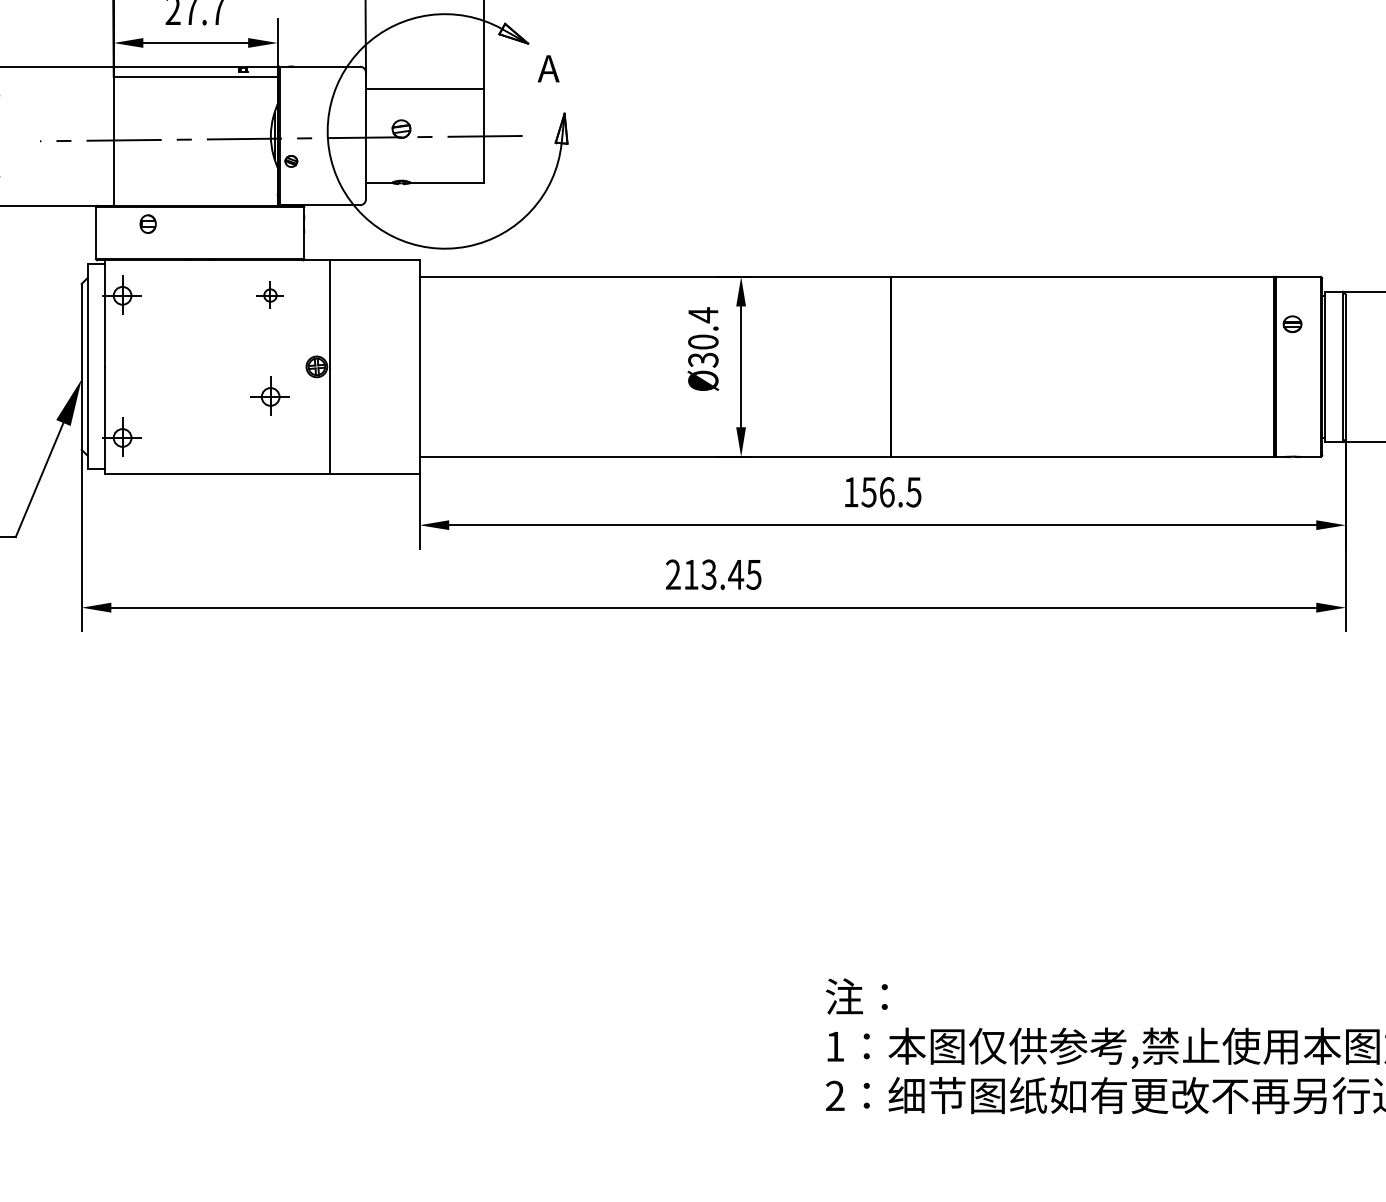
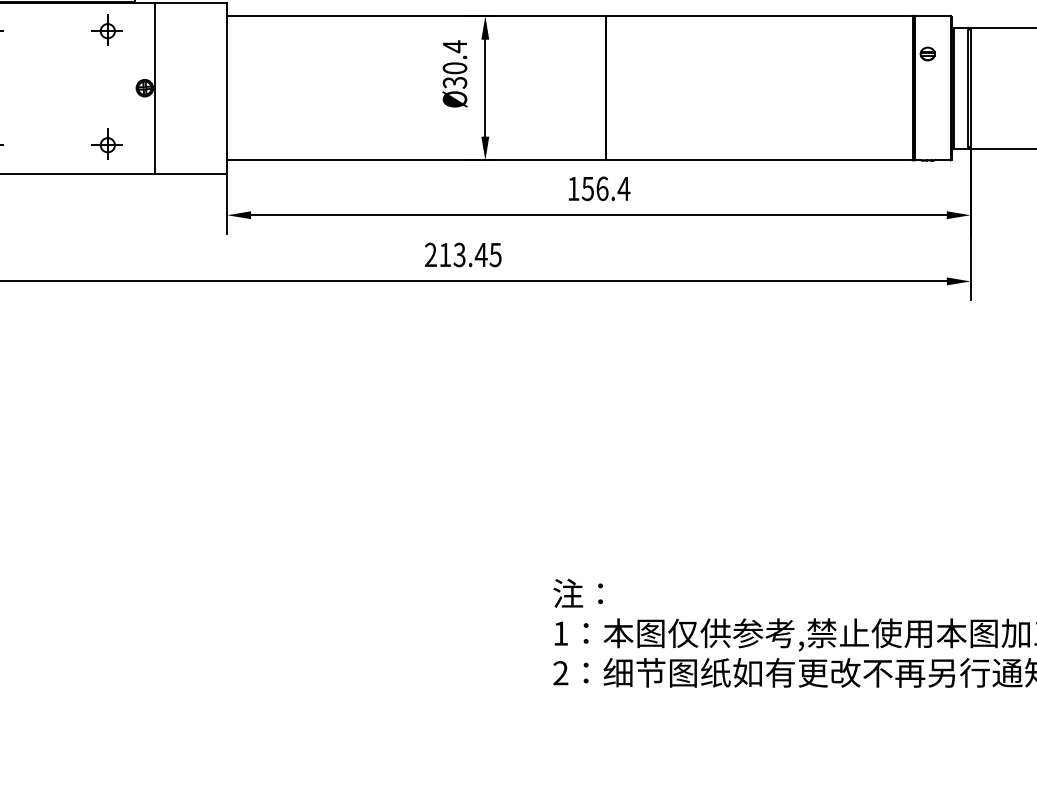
part: (269, 294) -> (106, 30), size x1.43
part: (269, 395) -> (106, 144), moved
text: (913, 492) -> (623, 188), 156.5 -> 156.4

